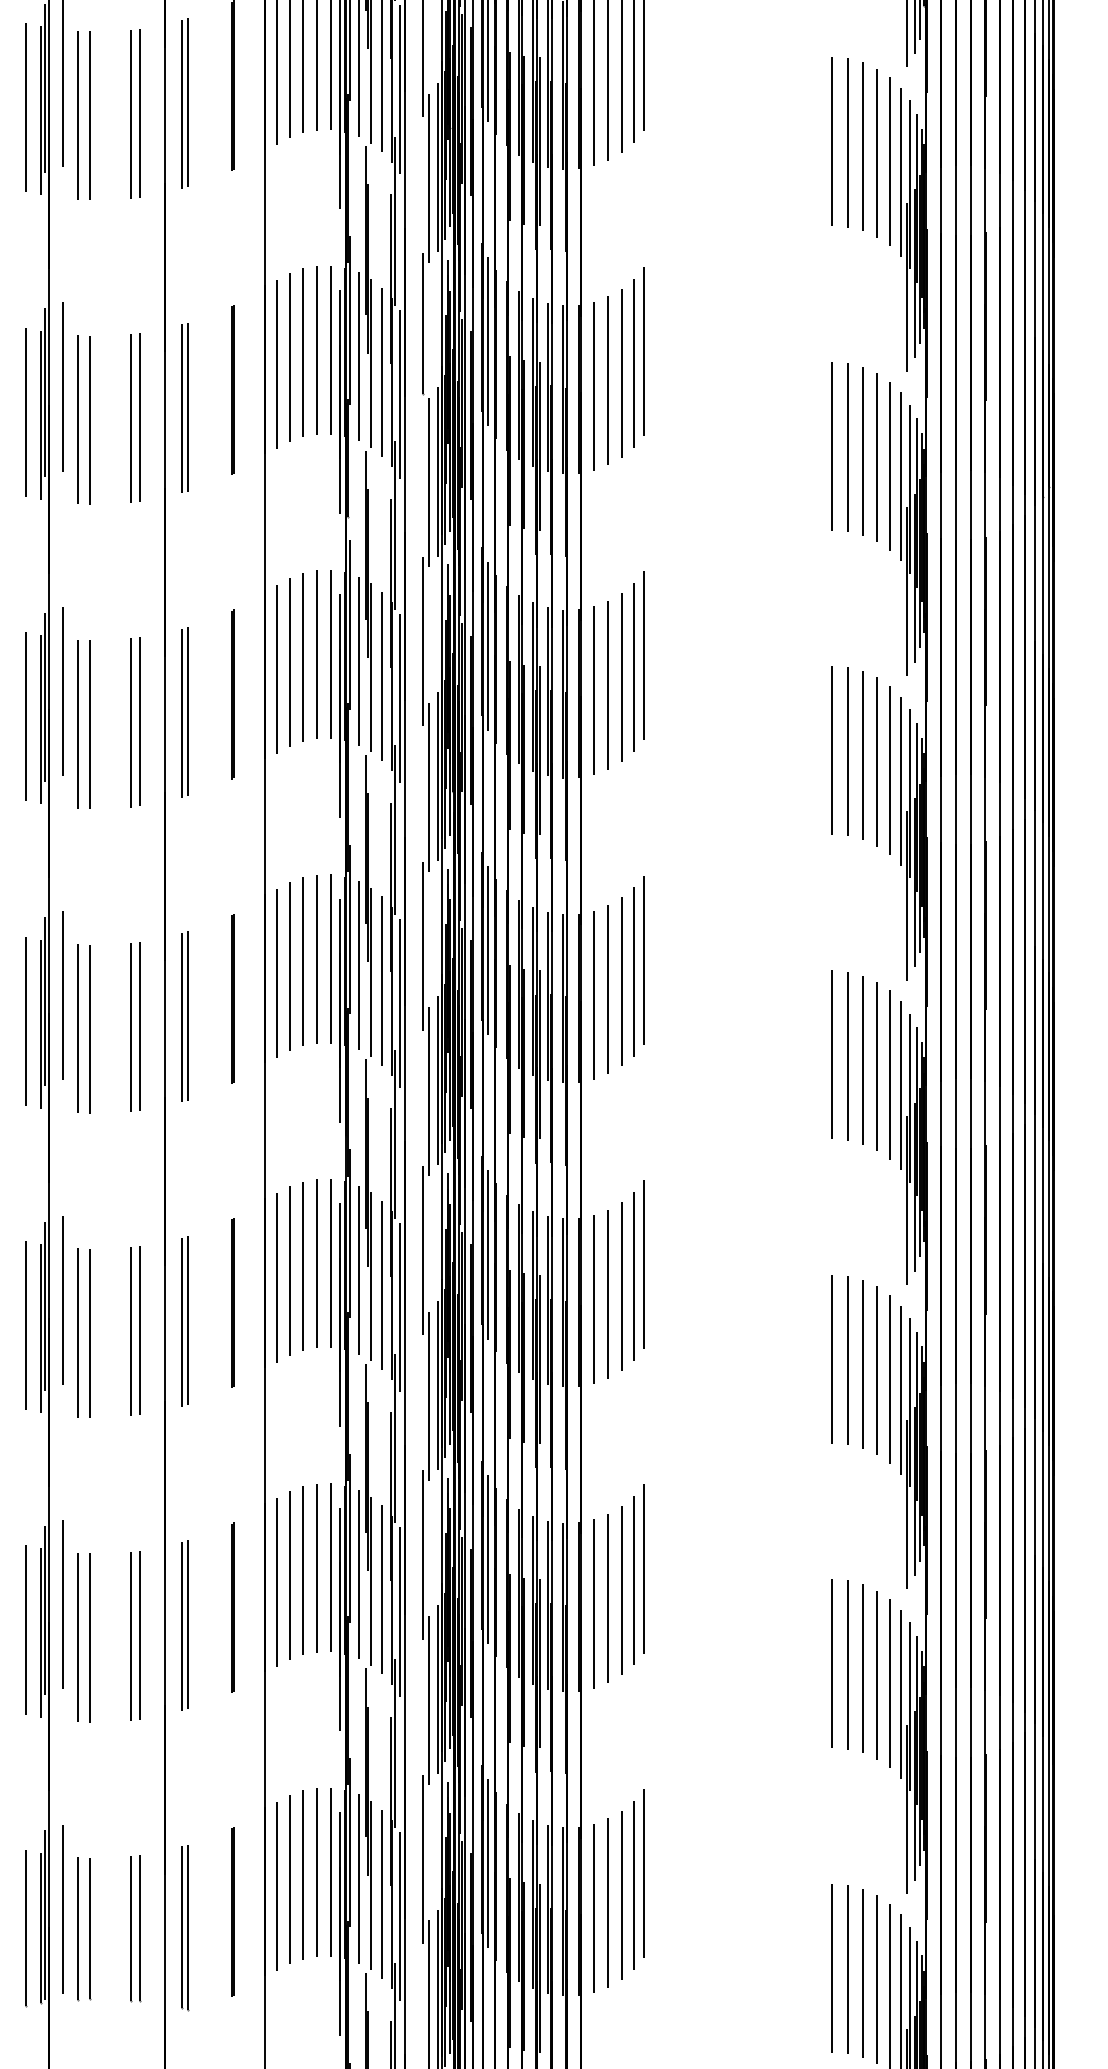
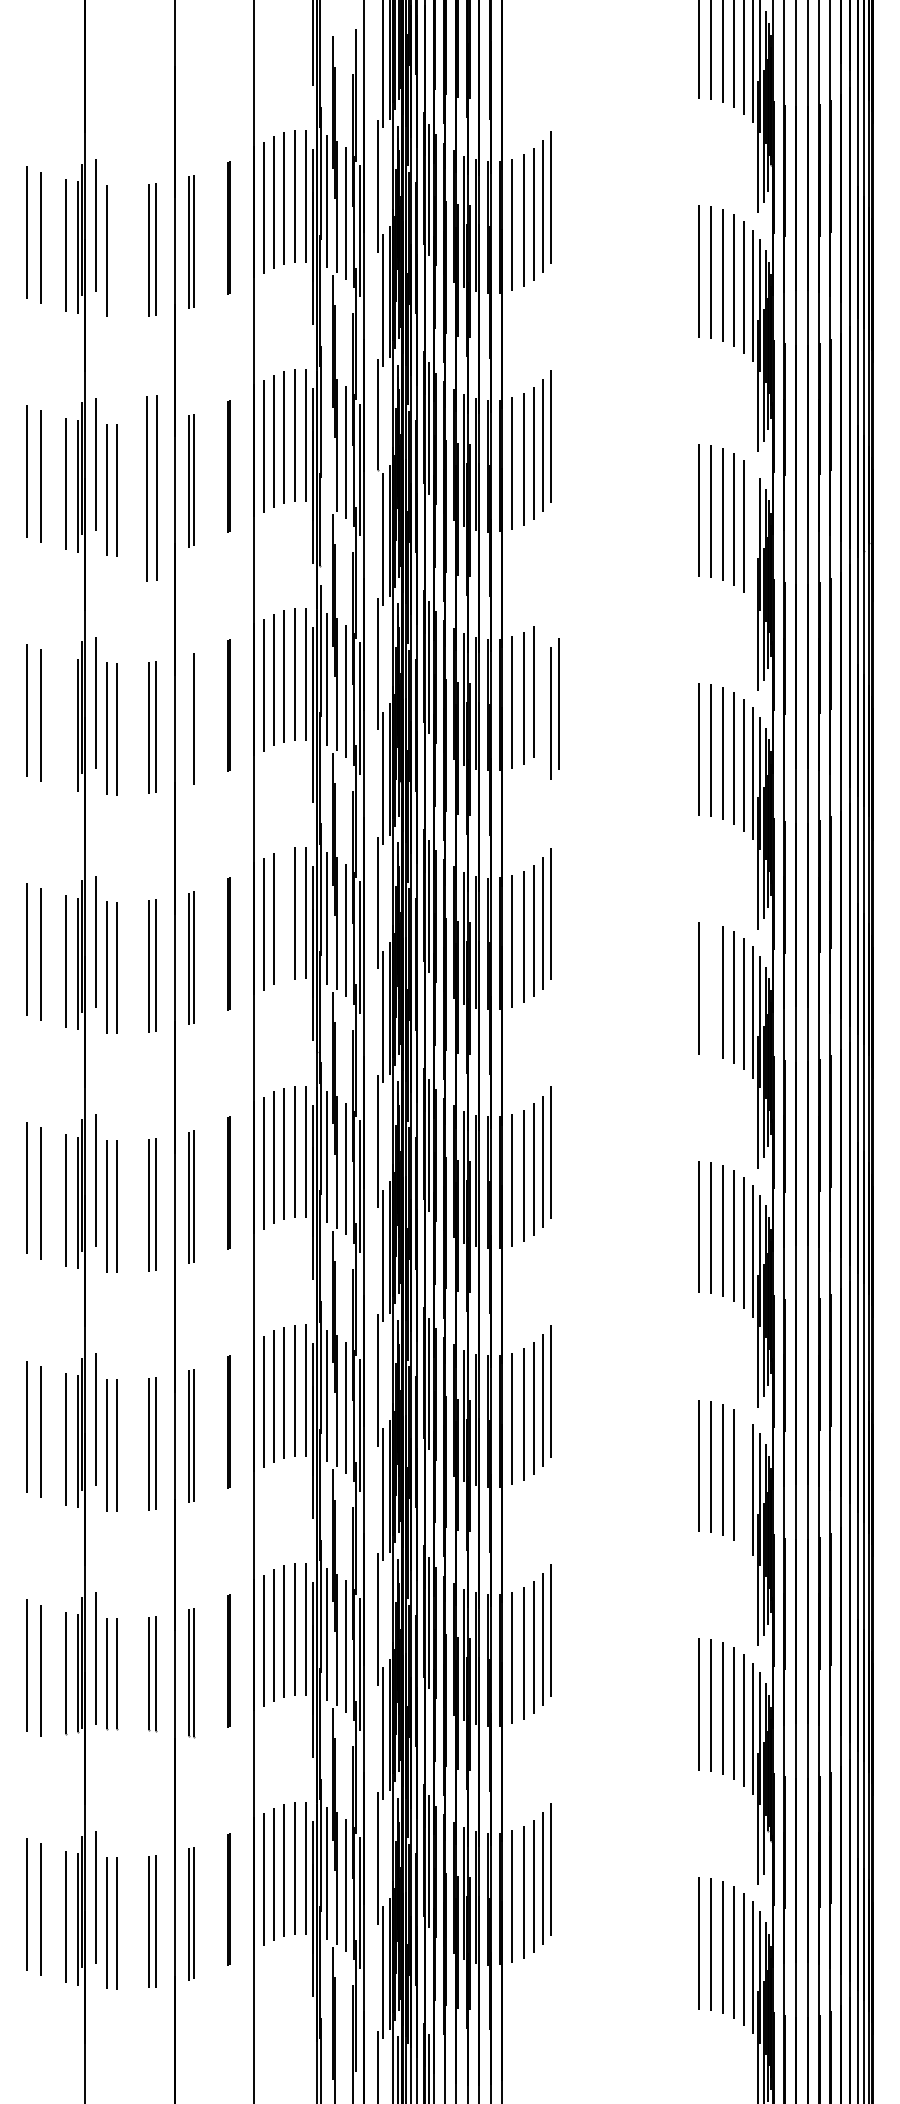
line: (89, 115) -> (116, 251), removed
line: (358, 356) -> (327, 440), removed
part: (135, 417) -> (152, 488), size x1.4
line: (900, 476) -> (752, 534), removed
part: (637, 661) -> (554, 708), moved
line: (182, 712) -> (189, 719), removed
line: (25, 716) -> (66, 722), removed
line: (303, 960) -> (284, 914), removed
line: (847, 1055) -> (711, 988), removed
line: (890, 1683) -> (744, 1481), removed

